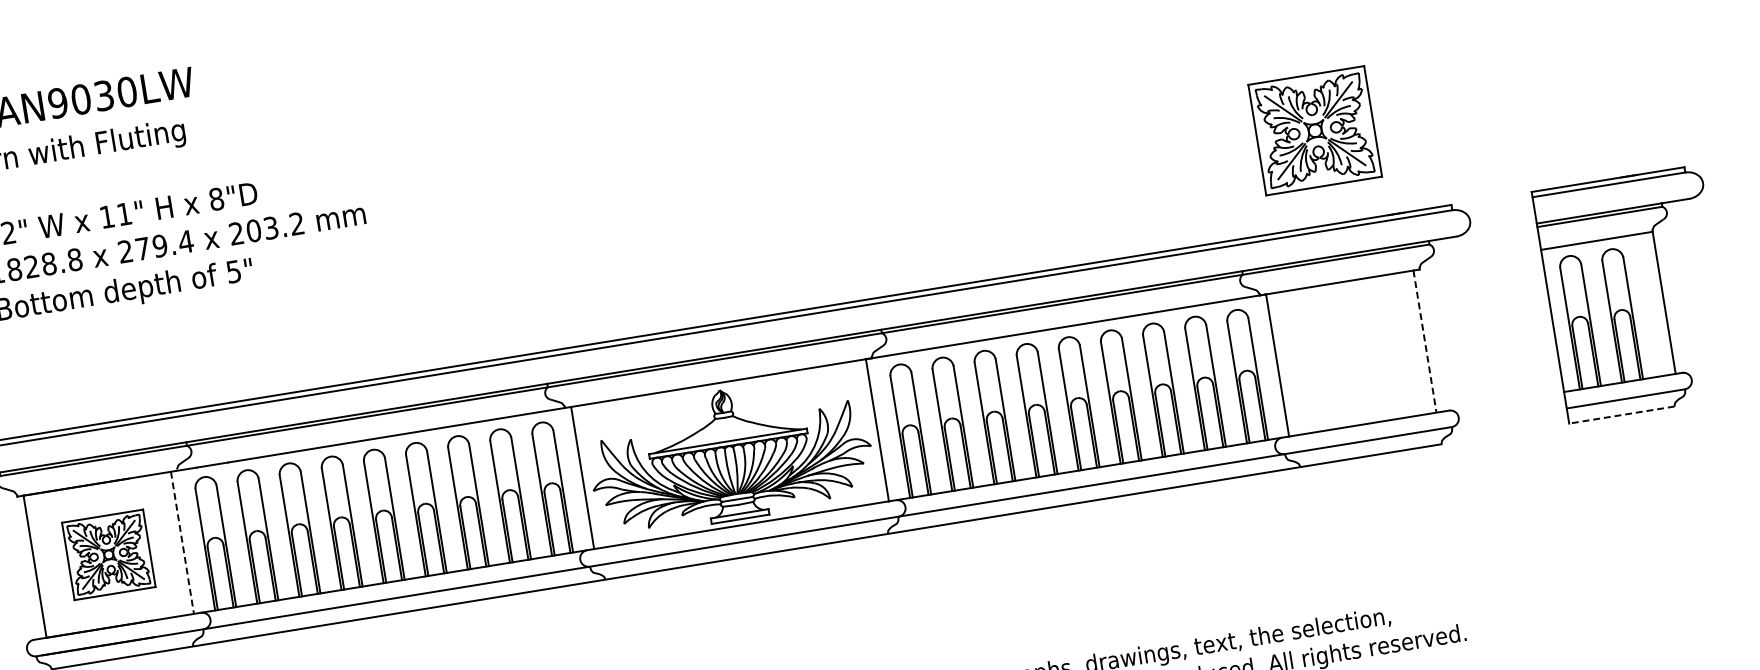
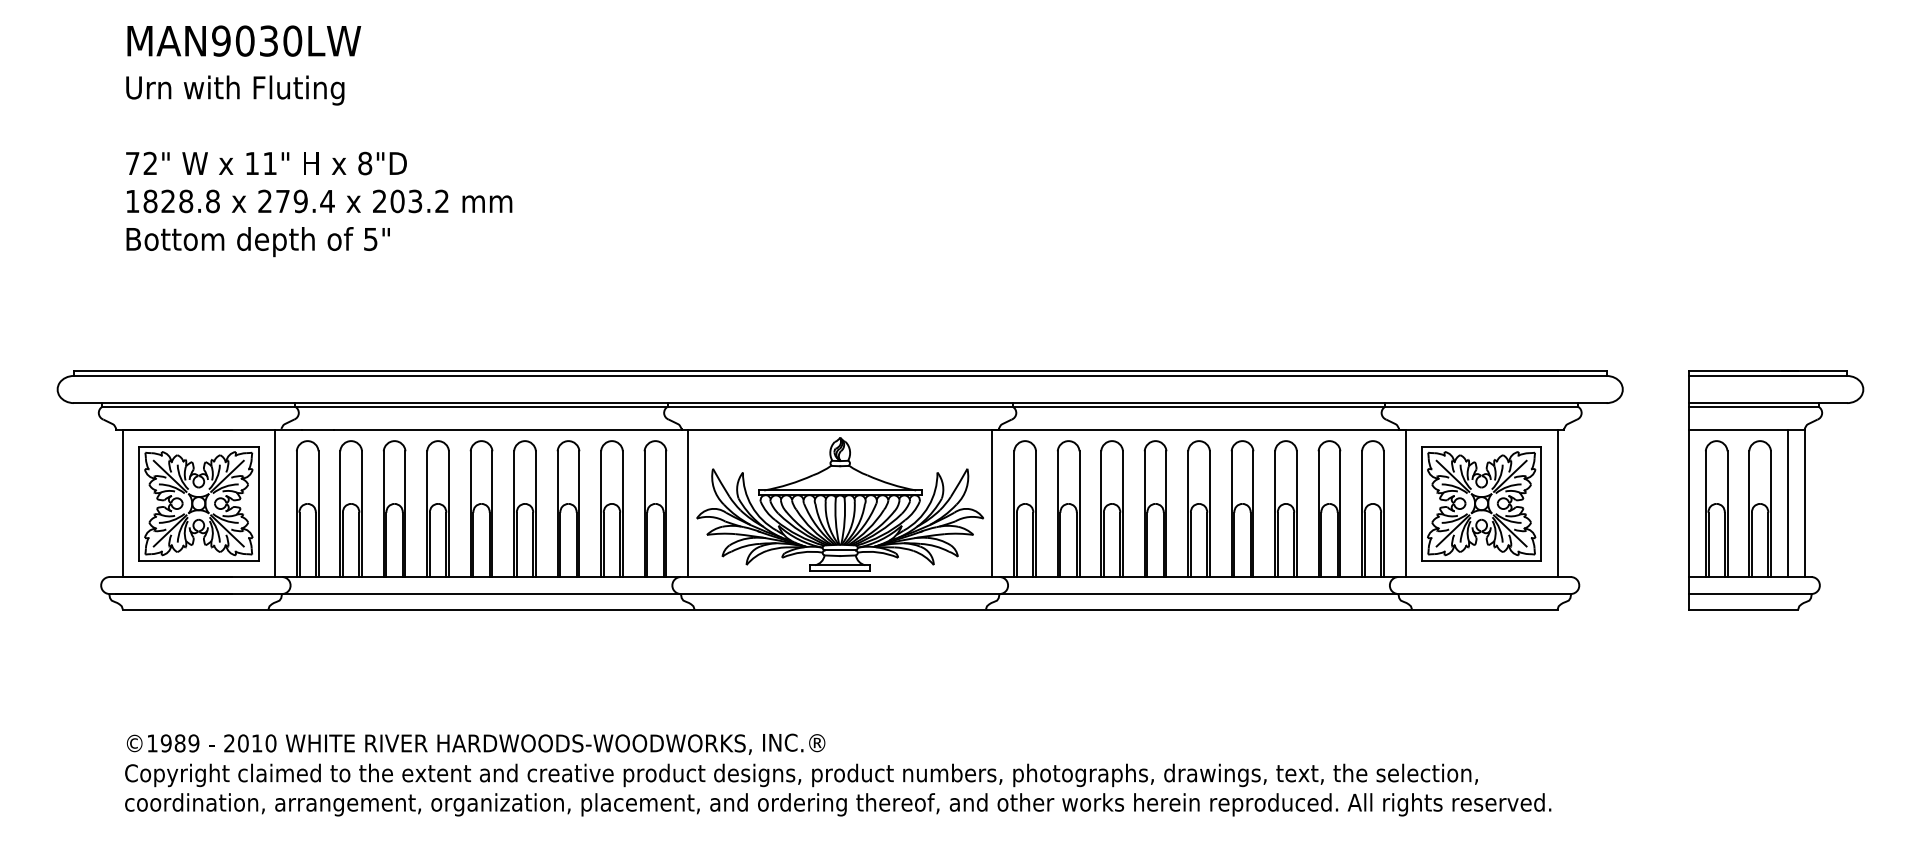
part: (1315, 130) -> (1481, 503), moved
line: (1648, 305) -> (1788, 503), added
line: (1424, 342) -> (1557, 504), dashed -> solid
line: (1621, 414) -> (1743, 609), dashed -> solid
line: (182, 543) -> (274, 504), dashed -> solid
part: (108, 554) -> (198, 503), size x1.43

